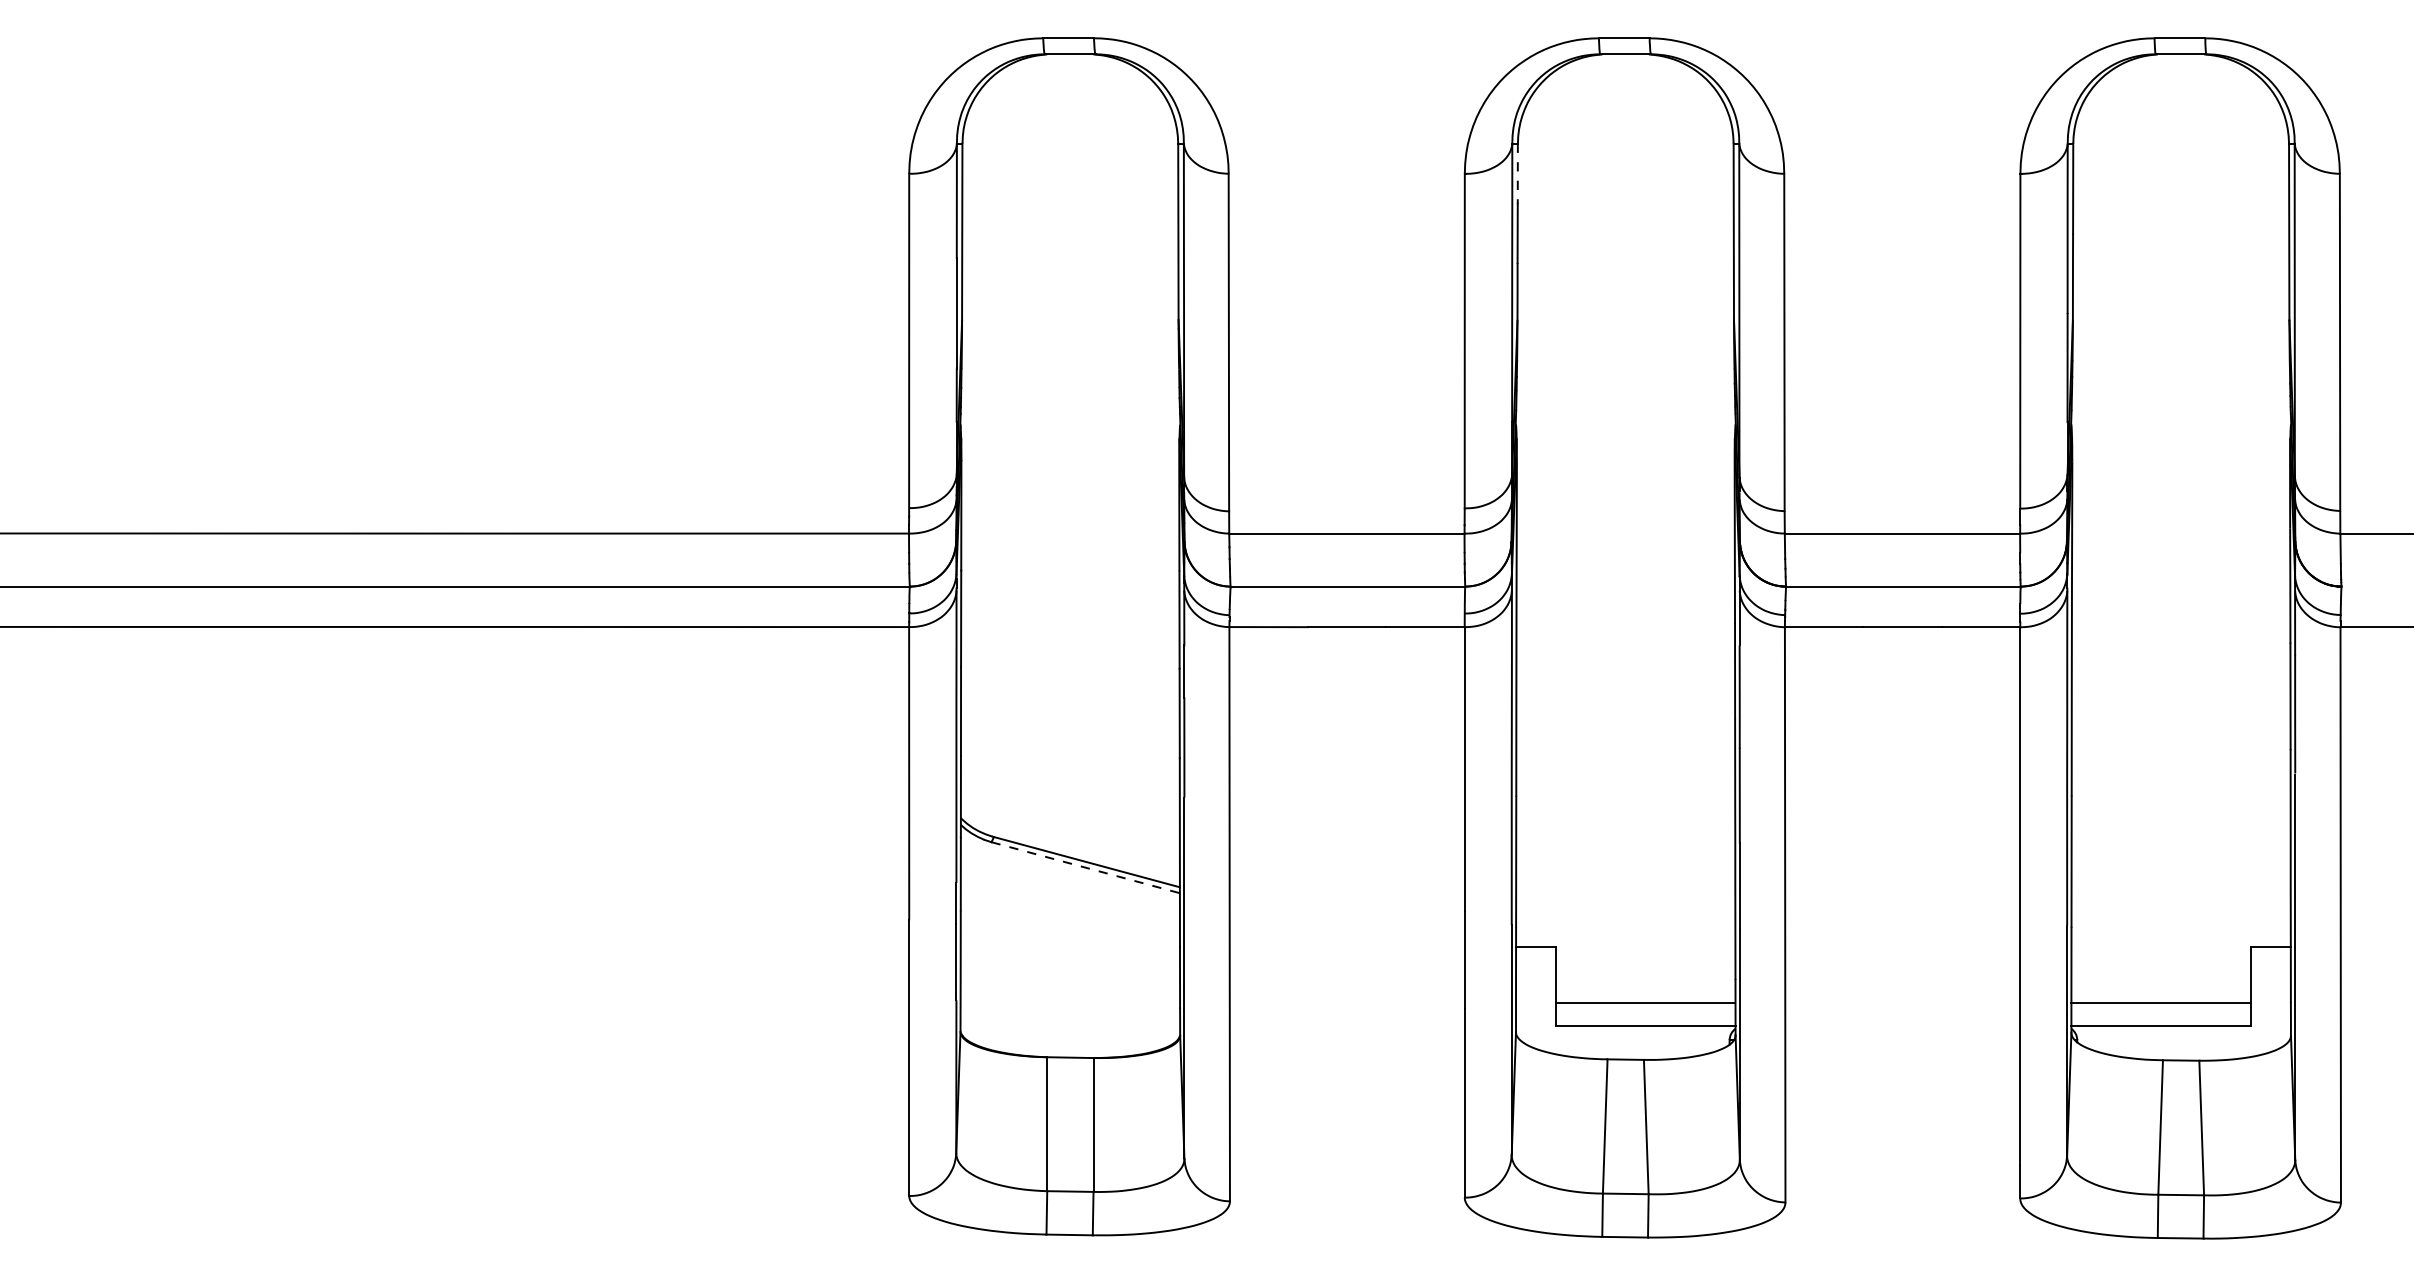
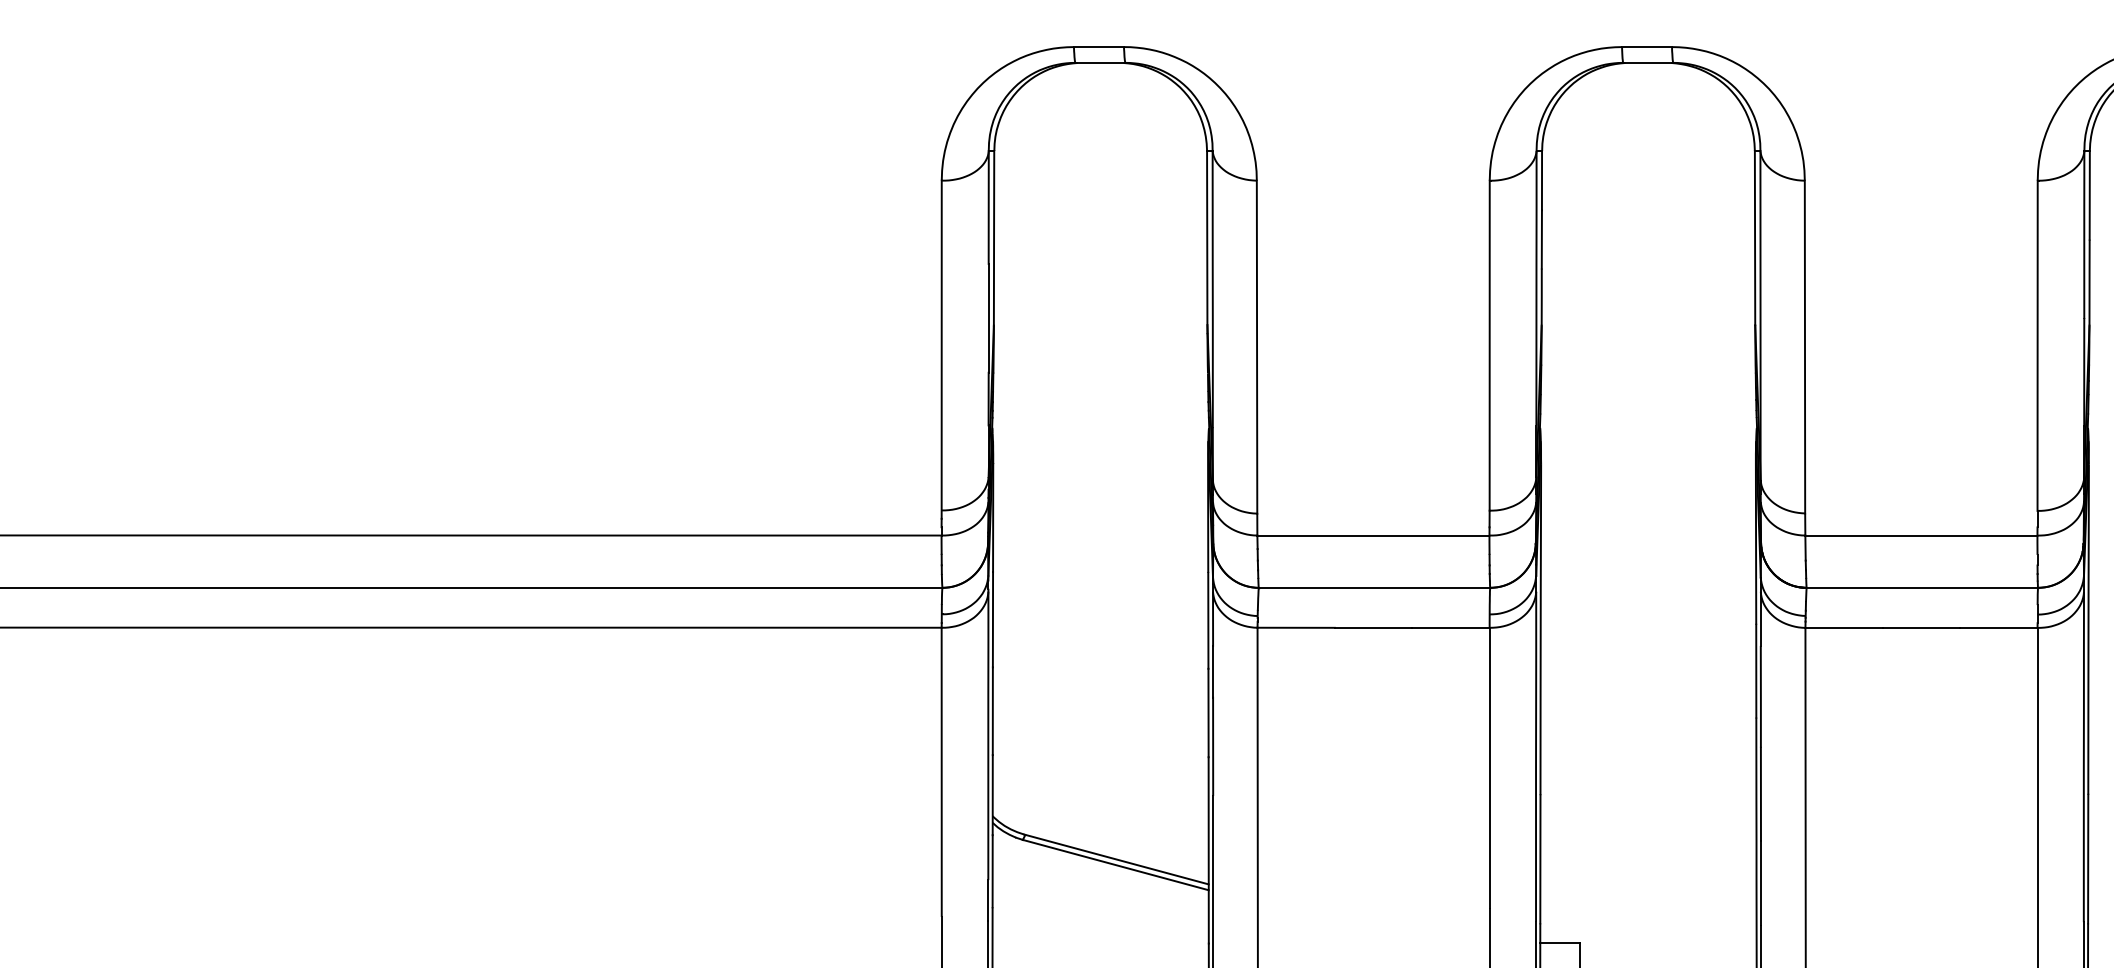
line: (1517, 174) -> (1541, 181), dashed -> solid
line: (1085, 867) -> (1115, 864), dashed -> solid

